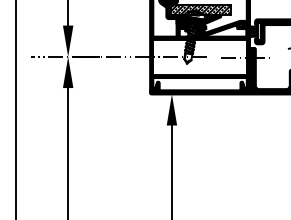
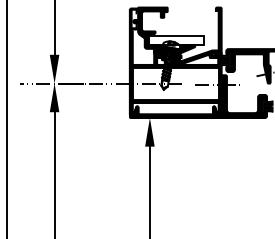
hatch: (200, 8) -> (176, 39), removed

